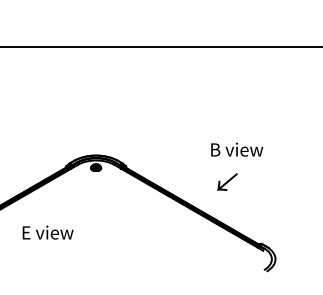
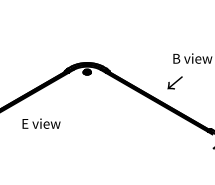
text: (227, 181) -> (175, 82), moved
text: (47, 232) -> (41, 123), moved

